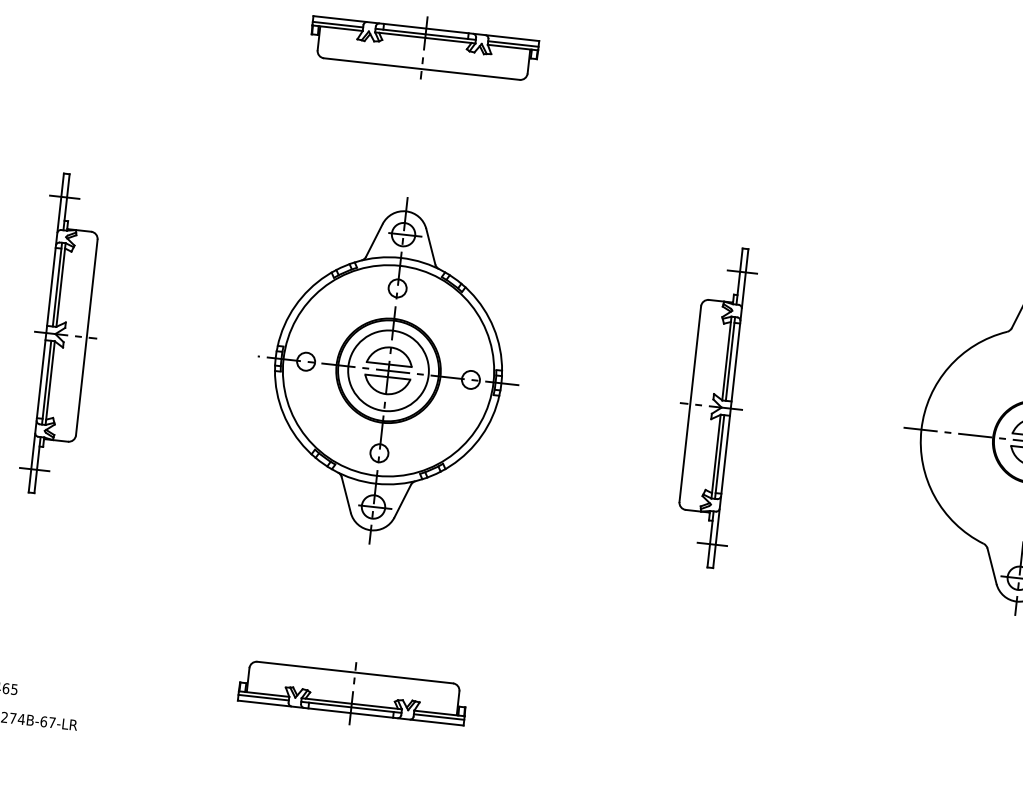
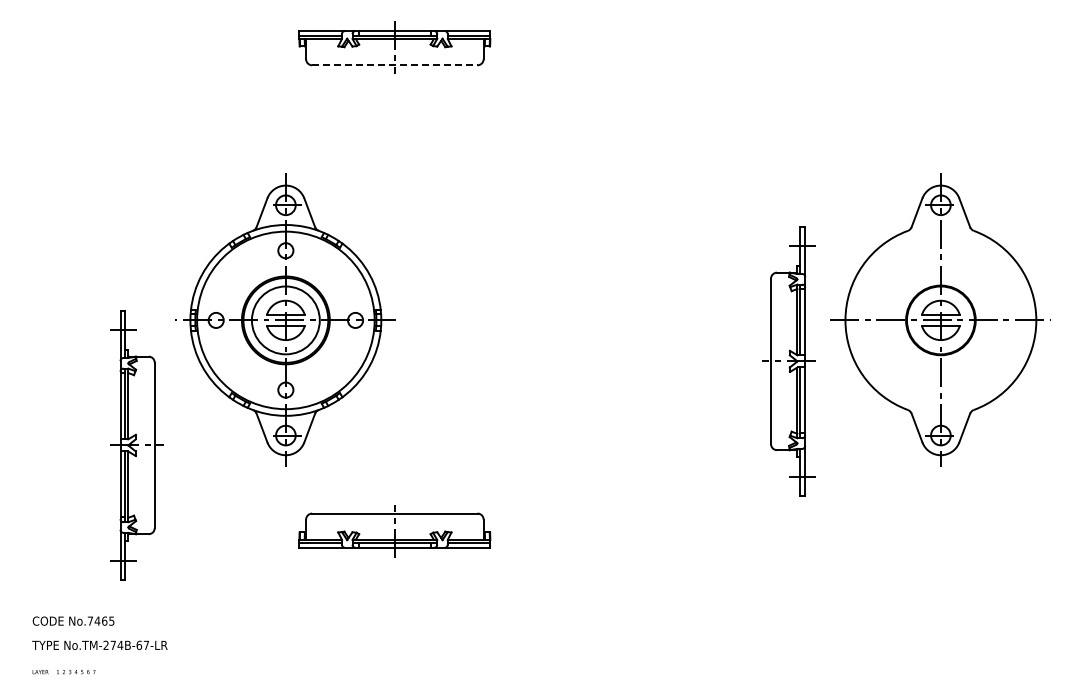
line: (421, 69) -> (394, 65), solid -> dashed
part: (65, 335) -> (136, 445), moved
part: (388, 369) -> (285, 319), moved
part: (710, 406) -> (788, 361), moved
part: (352, 693) -> (394, 531), moved

